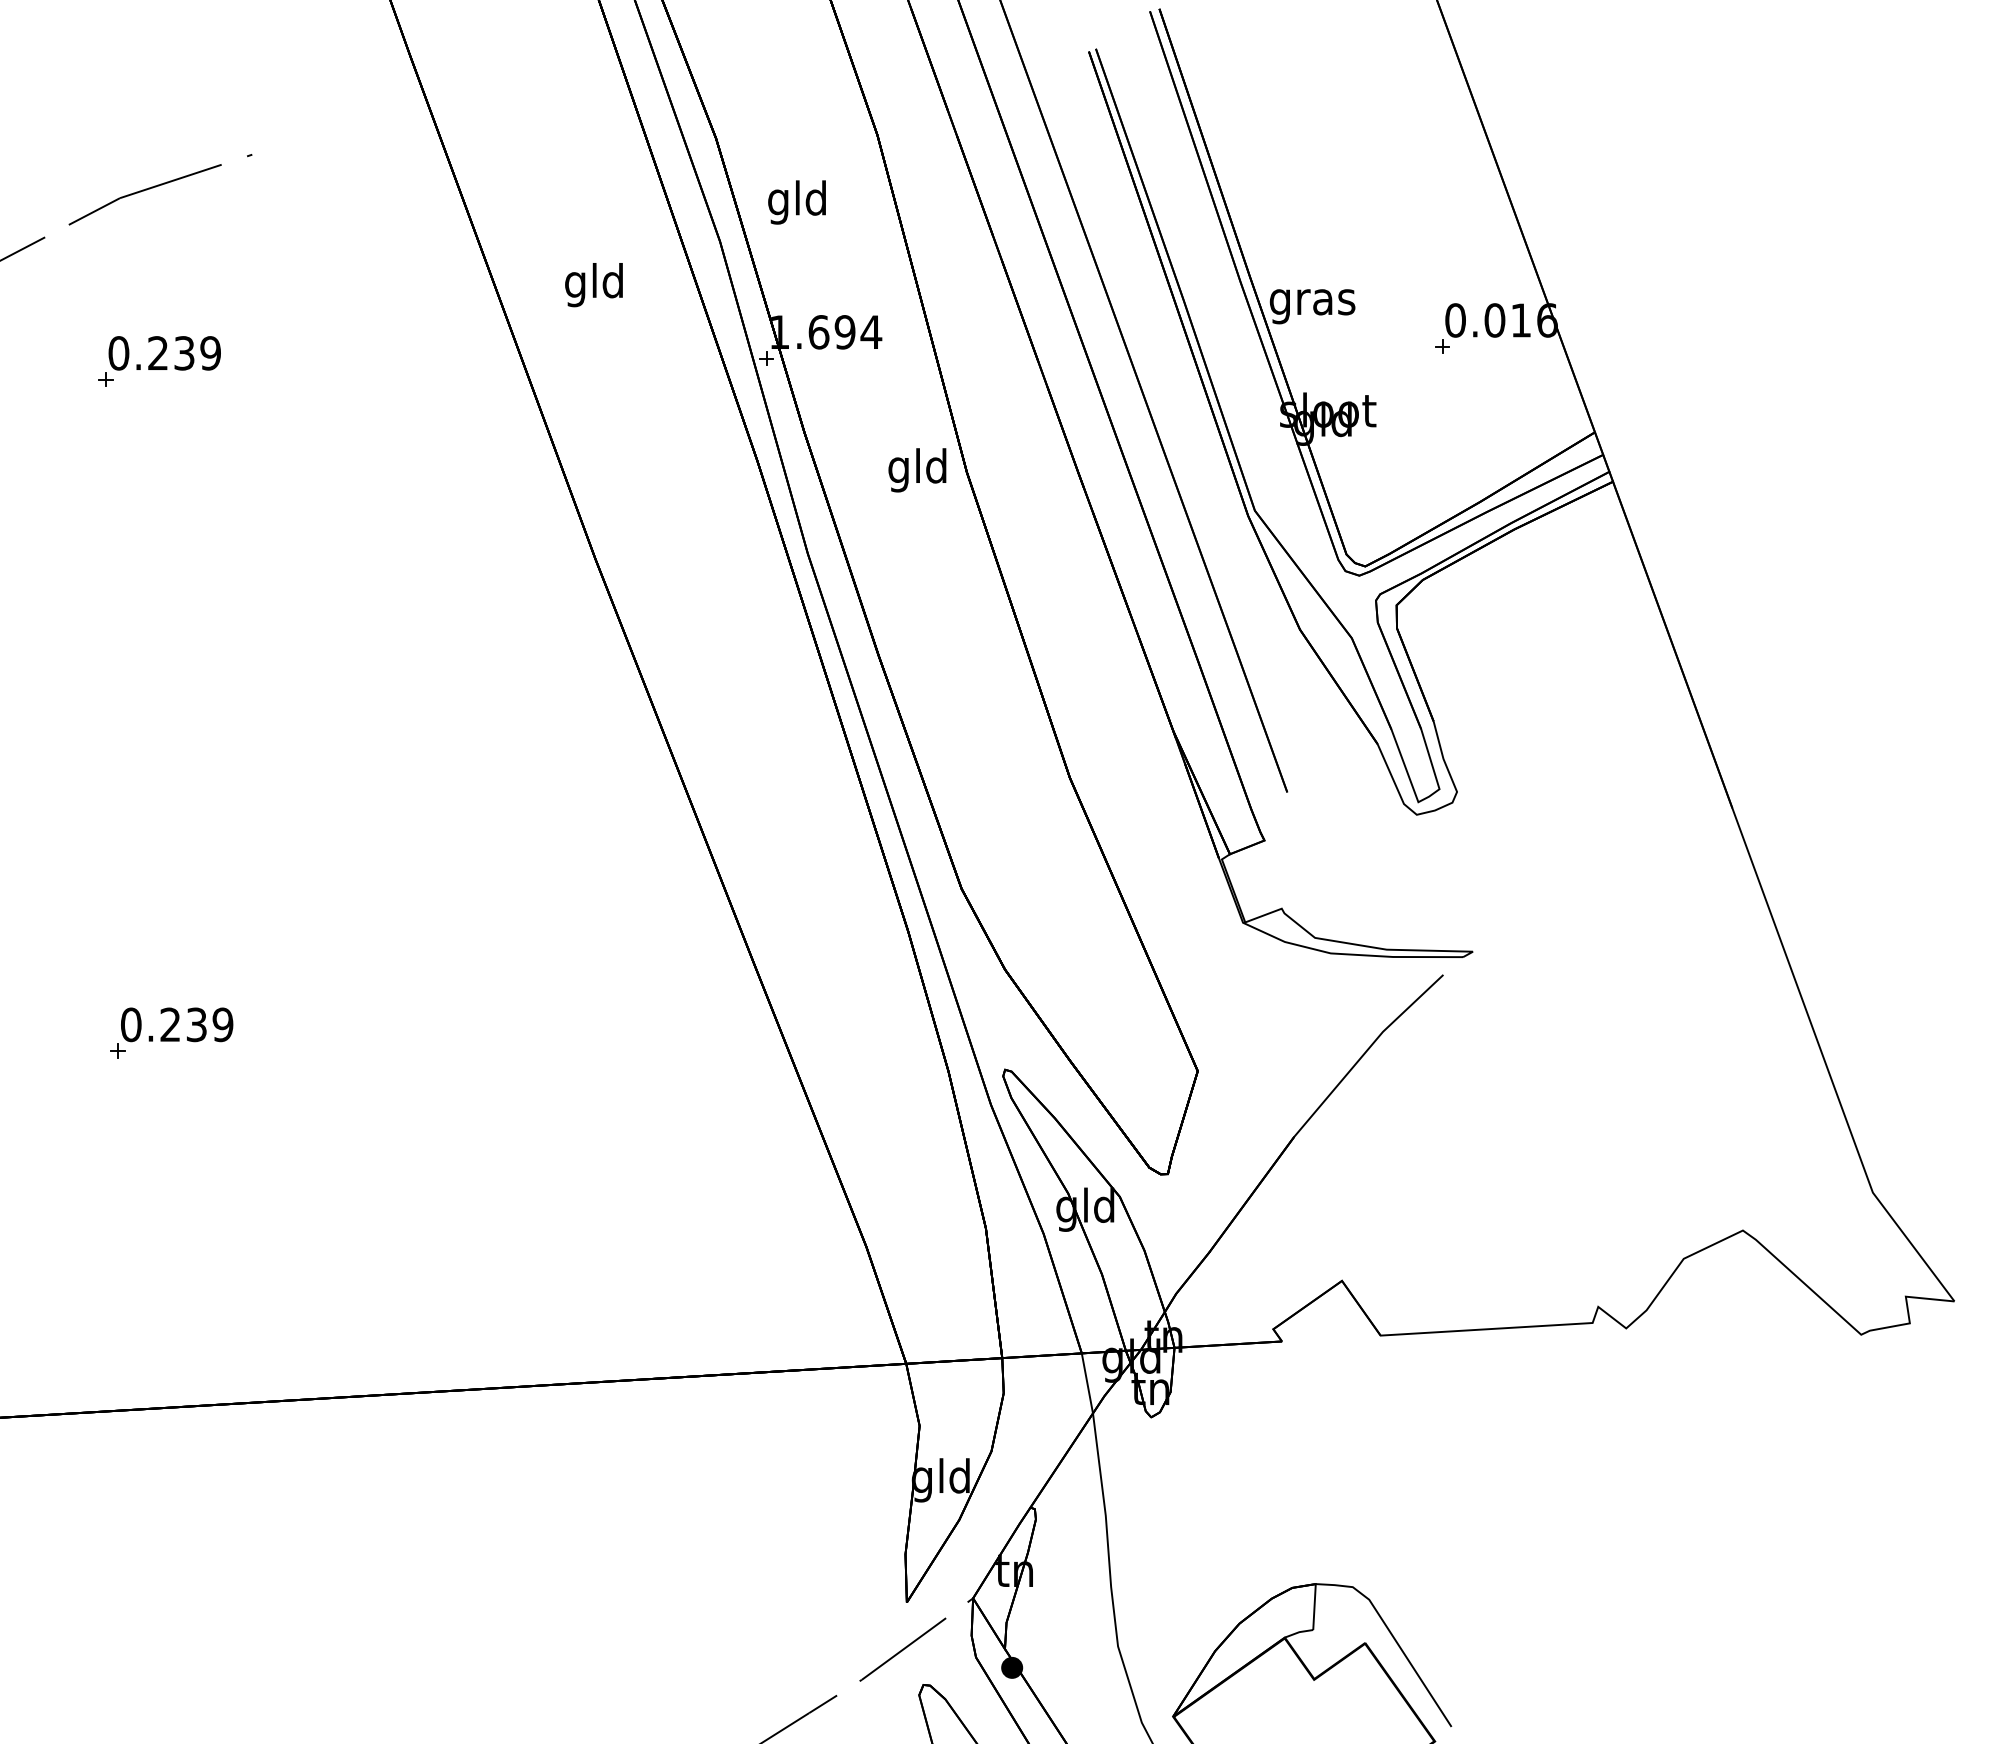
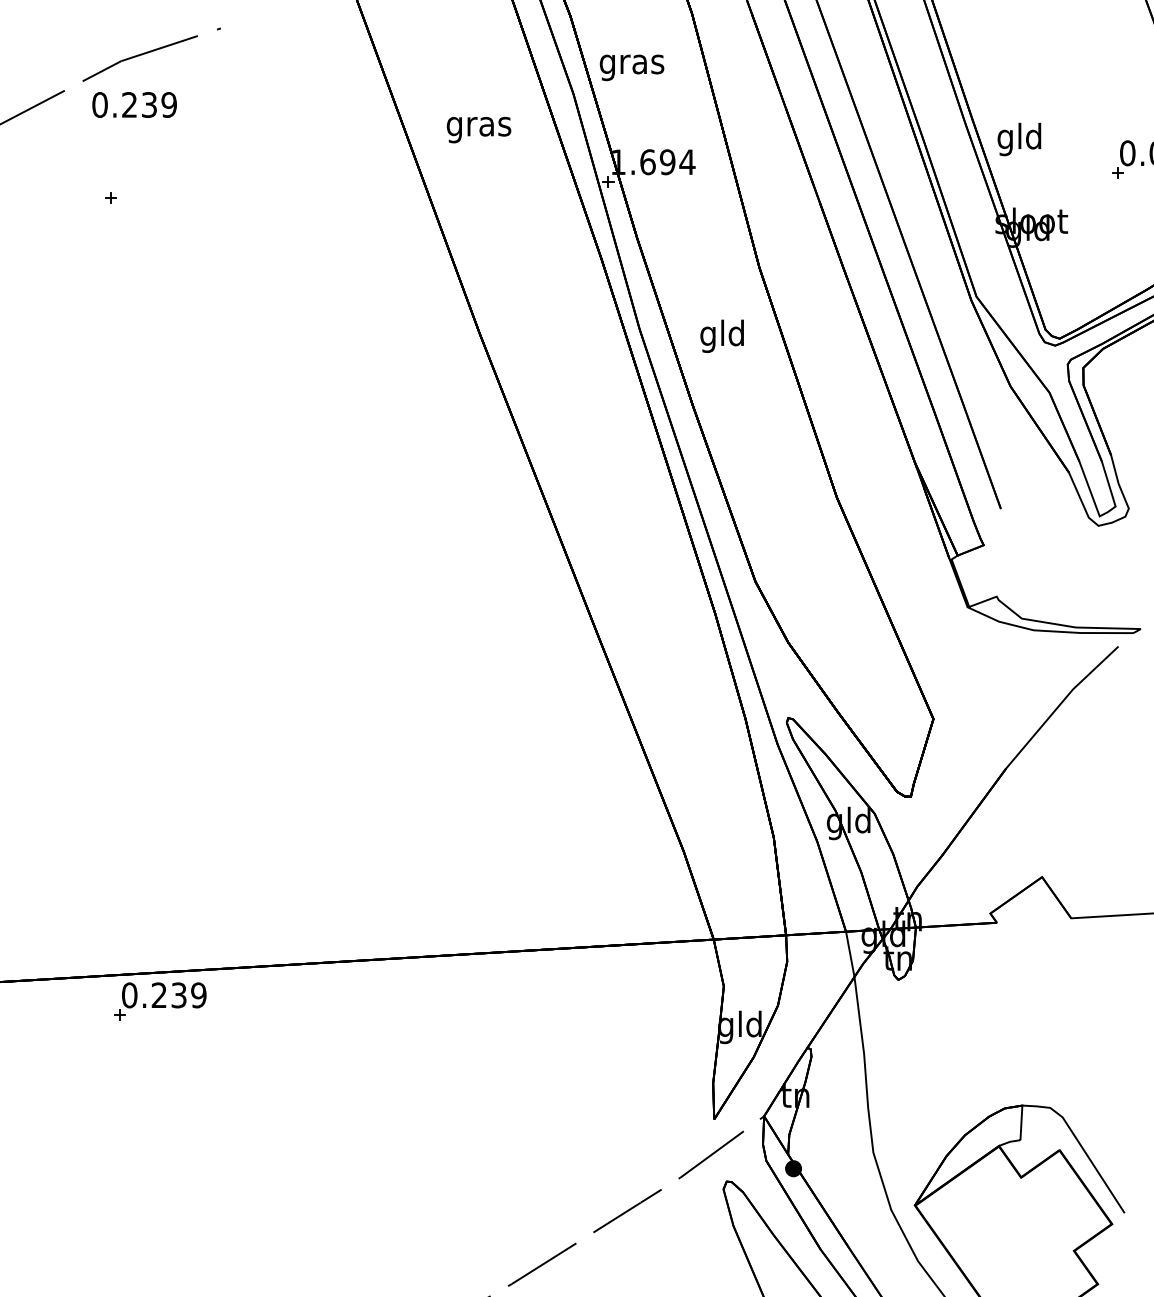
text: (797, 202) -> (631, 64), gld -> gras
text: (594, 285) -> (478, 126), gld -> gras
text: (1312, 302) -> (1019, 139), gras -> gld
text: (164, 353) -> (134, 105), moved
text: (917, 470) -> (722, 336), moved
part: (171, 1032) -> (160, 1001), moved

